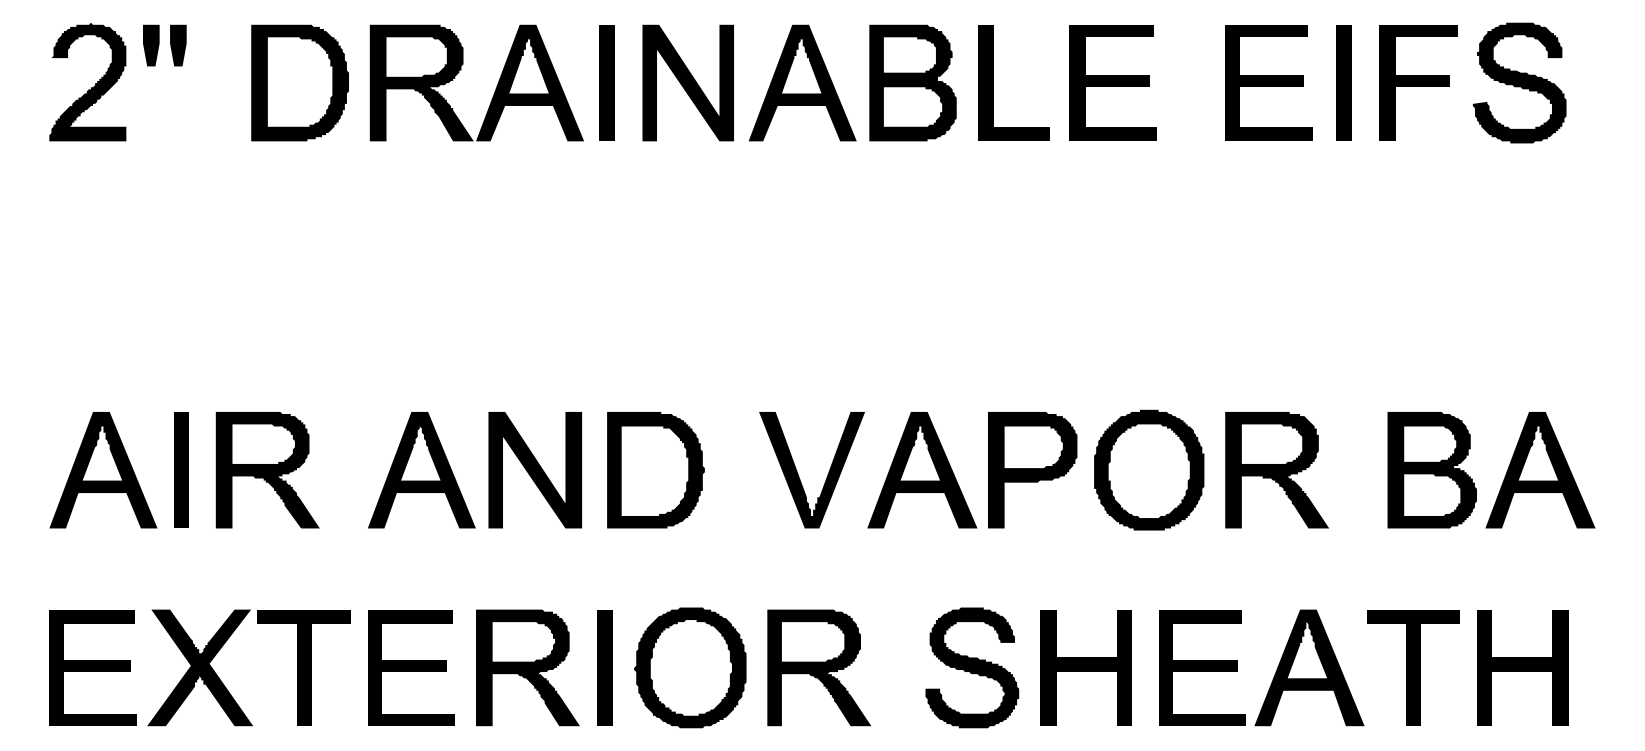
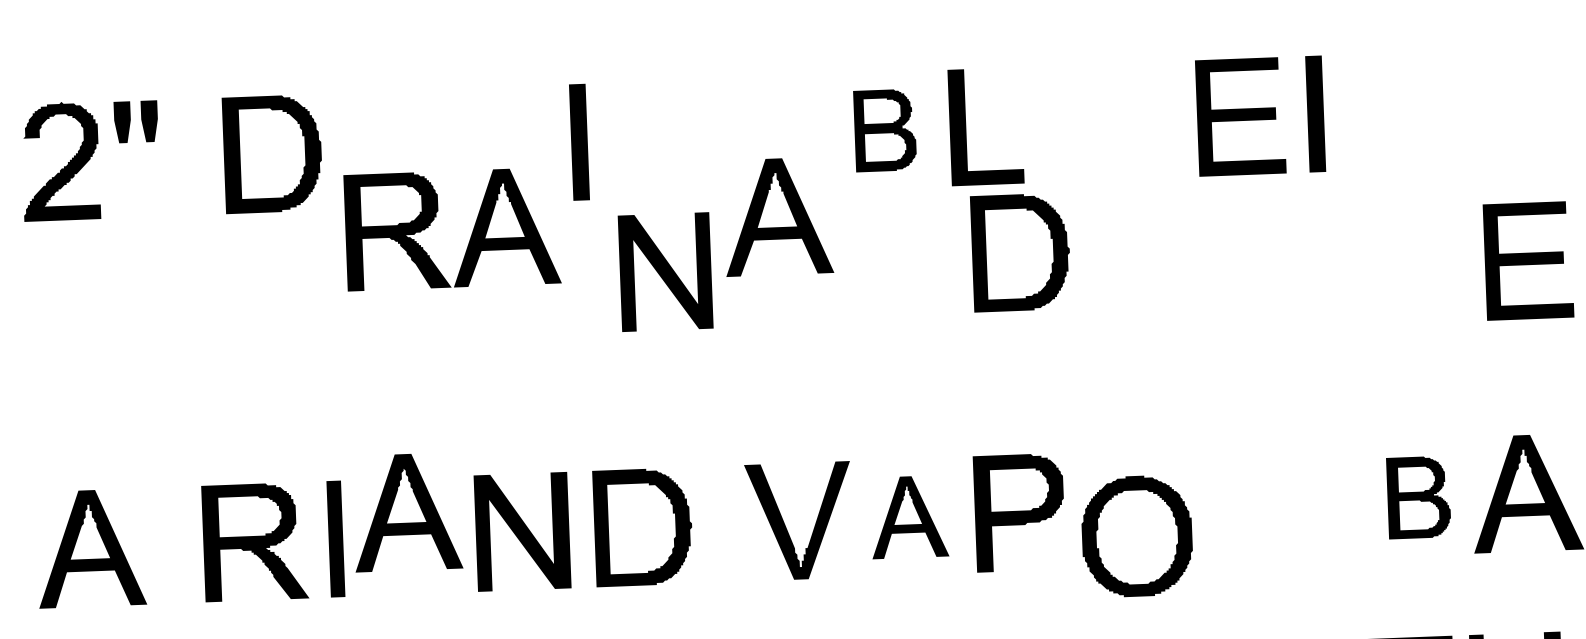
part: (461, 70) -> (436, 217), moved
part: (687, 82) -> (664, 271), moved
part: (802, 82) -> (777, 216), moved
part: (912, 82) -> (884, 130), size x0.7
fill: (1112, 82) -> (1084, 122), removed
fill: (1418, 82) -> (1390, 110), removed
fill: (1519, 82) -> (1491, 106), removed
part: (1043, 210) -> (1020, 252), added
part: (1550, 237) -> (1528, 260), added
part: (181, 469) -> (335, 538), moved
part: (1149, 469) -> (1137, 535), moved
part: (421, 470) -> (406, 512), moved
part: (922, 470) -> (909, 517), size x0.7
part: (1276, 470) -> (1263, 503), removed
part: (1431, 470) -> (1418, 497), size x0.7

